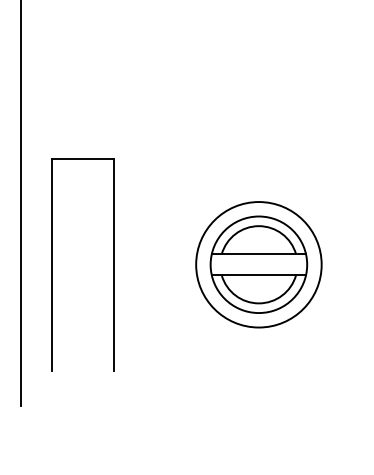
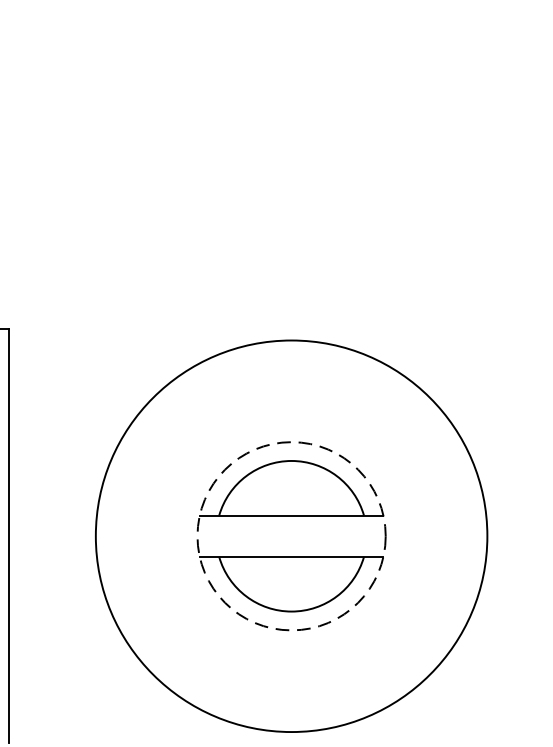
circle: (258, 264) -> (290, 535), size x1.6
circle: (258, 264) -> (290, 535), solid -> dashed

